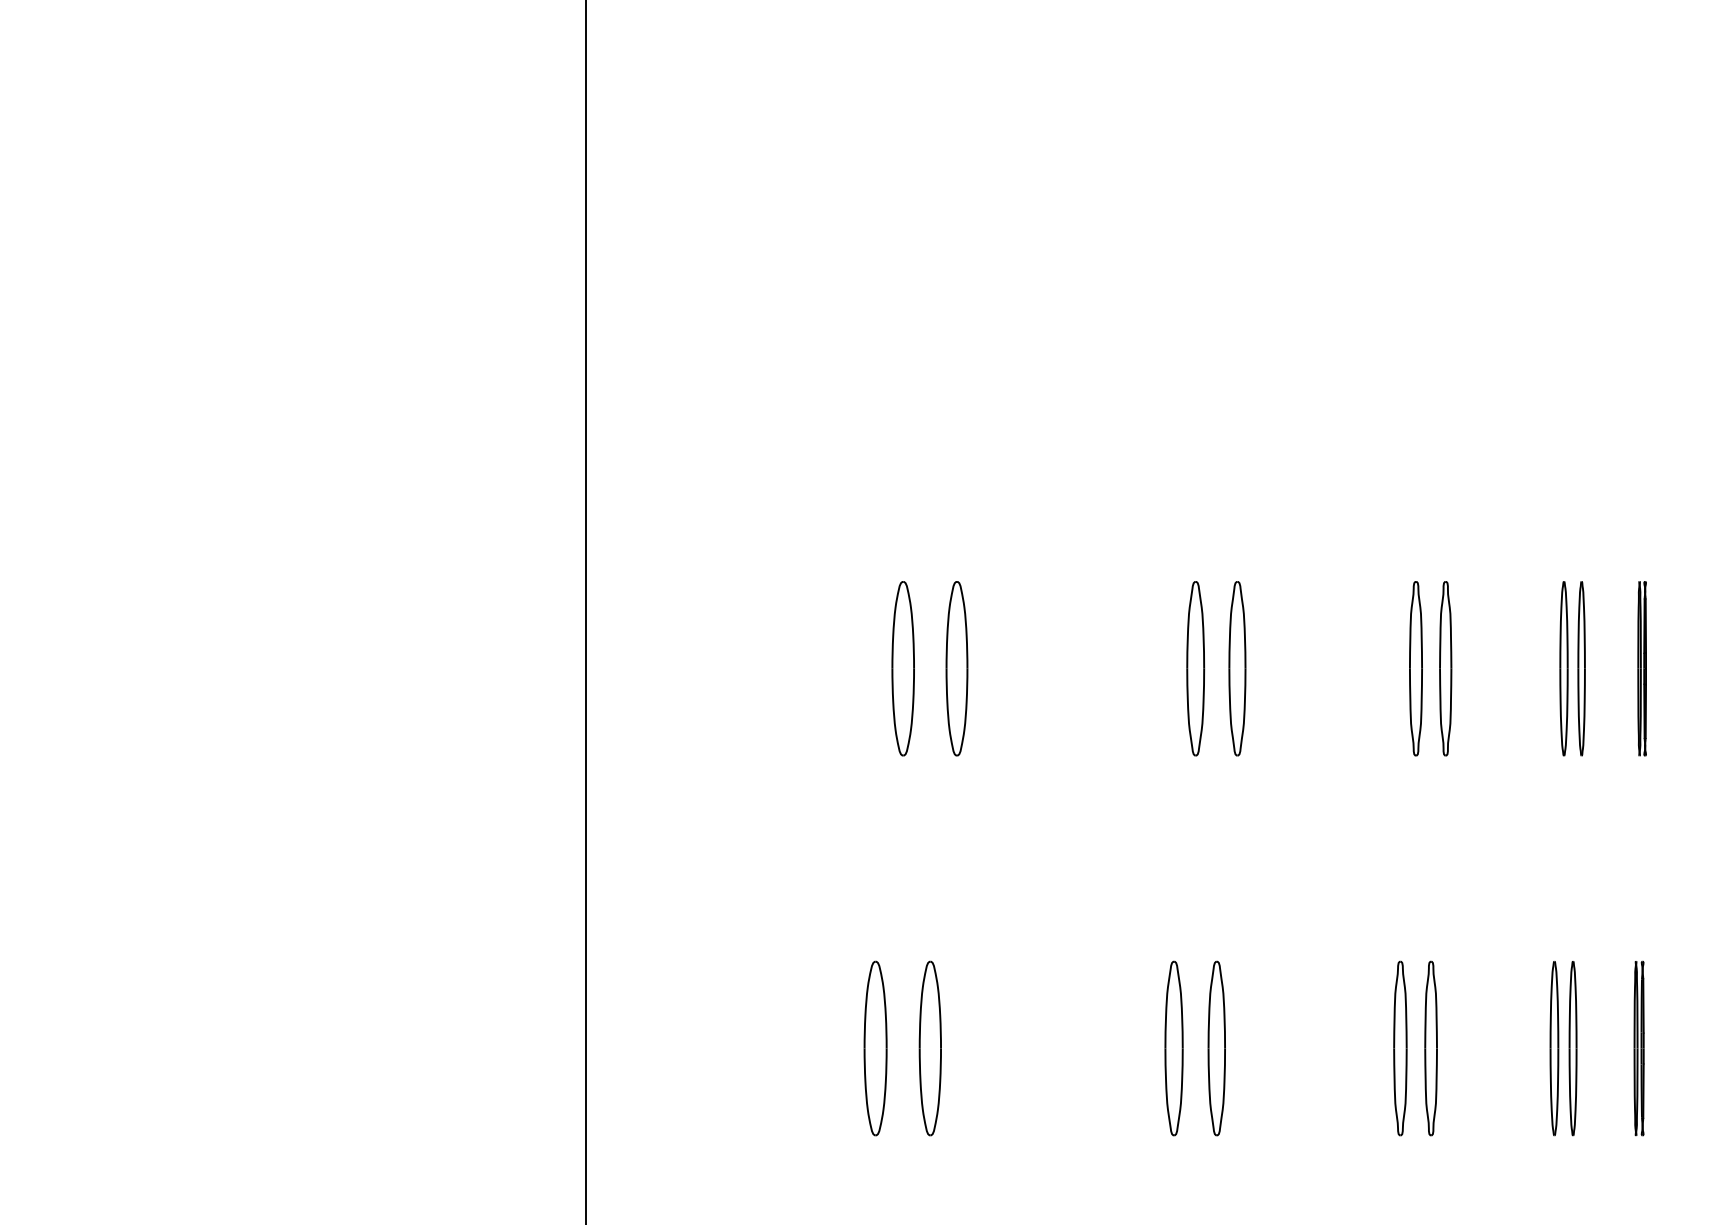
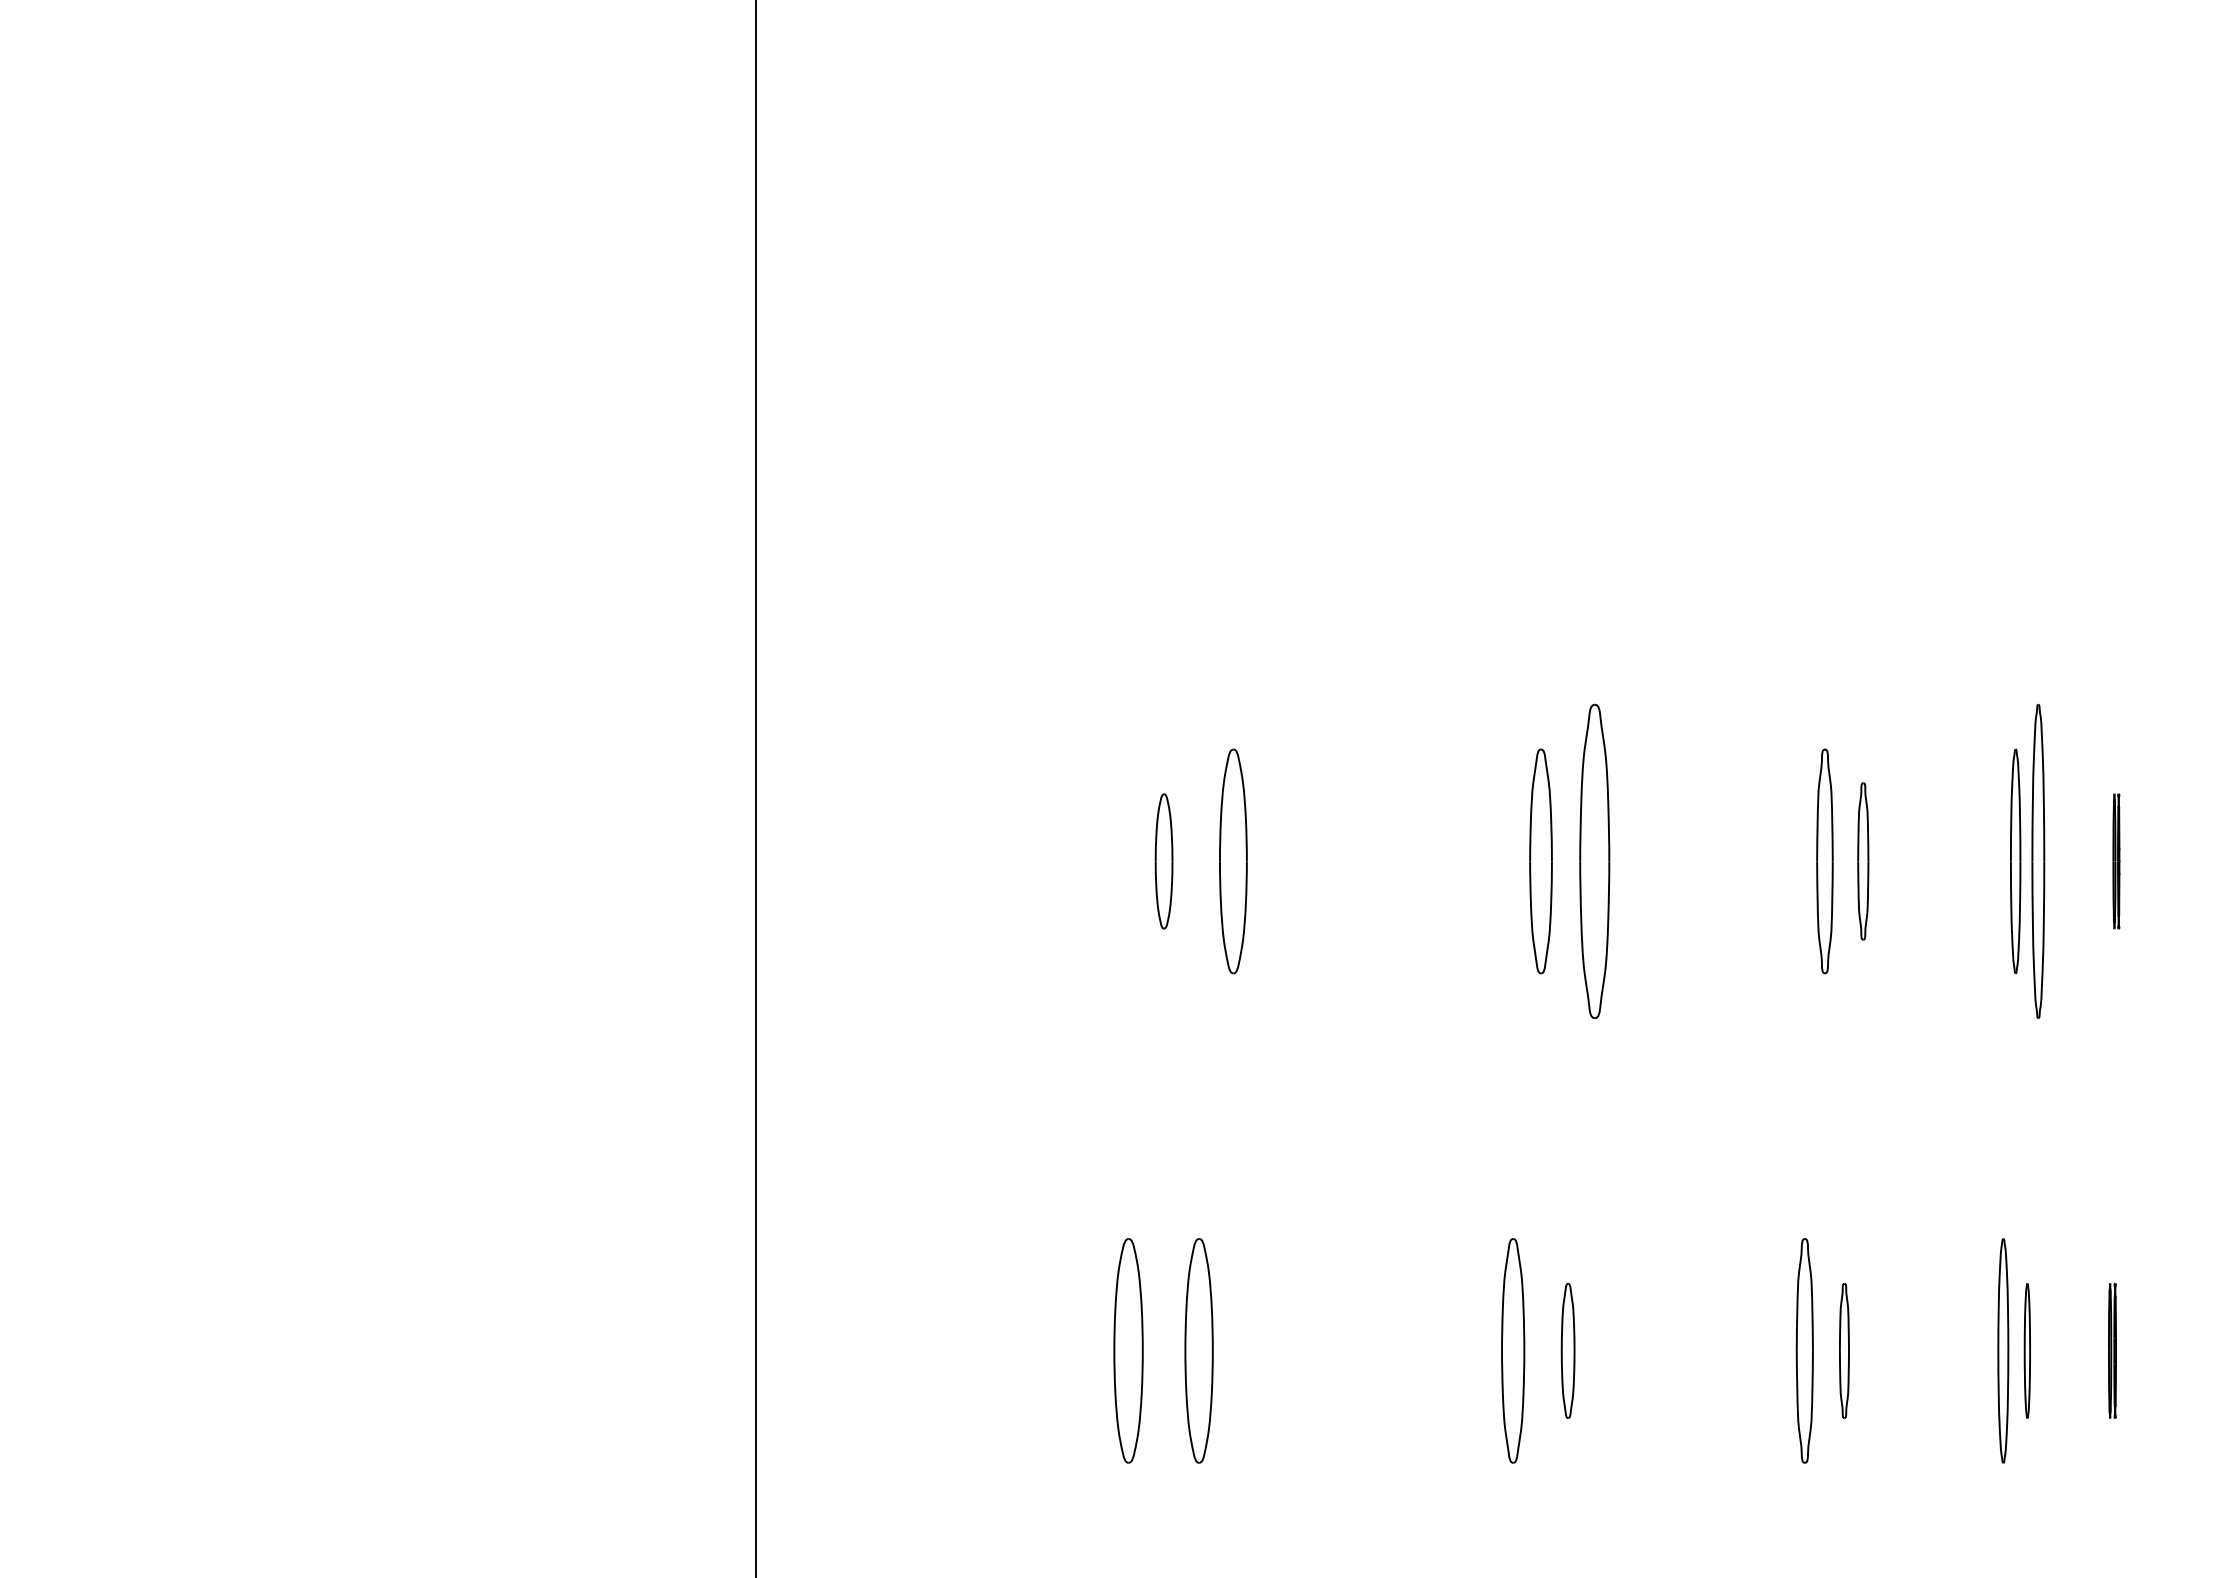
part: (902, 668) -> (1163, 861), size x0.6
part: (1237, 668) -> (1594, 861), size x1.4
part: (1445, 668) -> (1863, 861), size x0.7
part: (1581, 668) -> (2038, 861), size x1.4
part: (1642, 668) -> (2116, 861), size x0.6
part: (1216, 1048) -> (1567, 1350), size x0.6
part: (1431, 1048) -> (1844, 1350), size x0.6
part: (1573, 1048) -> (2027, 1350), size x0.6
part: (1639, 1048) -> (2112, 1350), size x0.6

